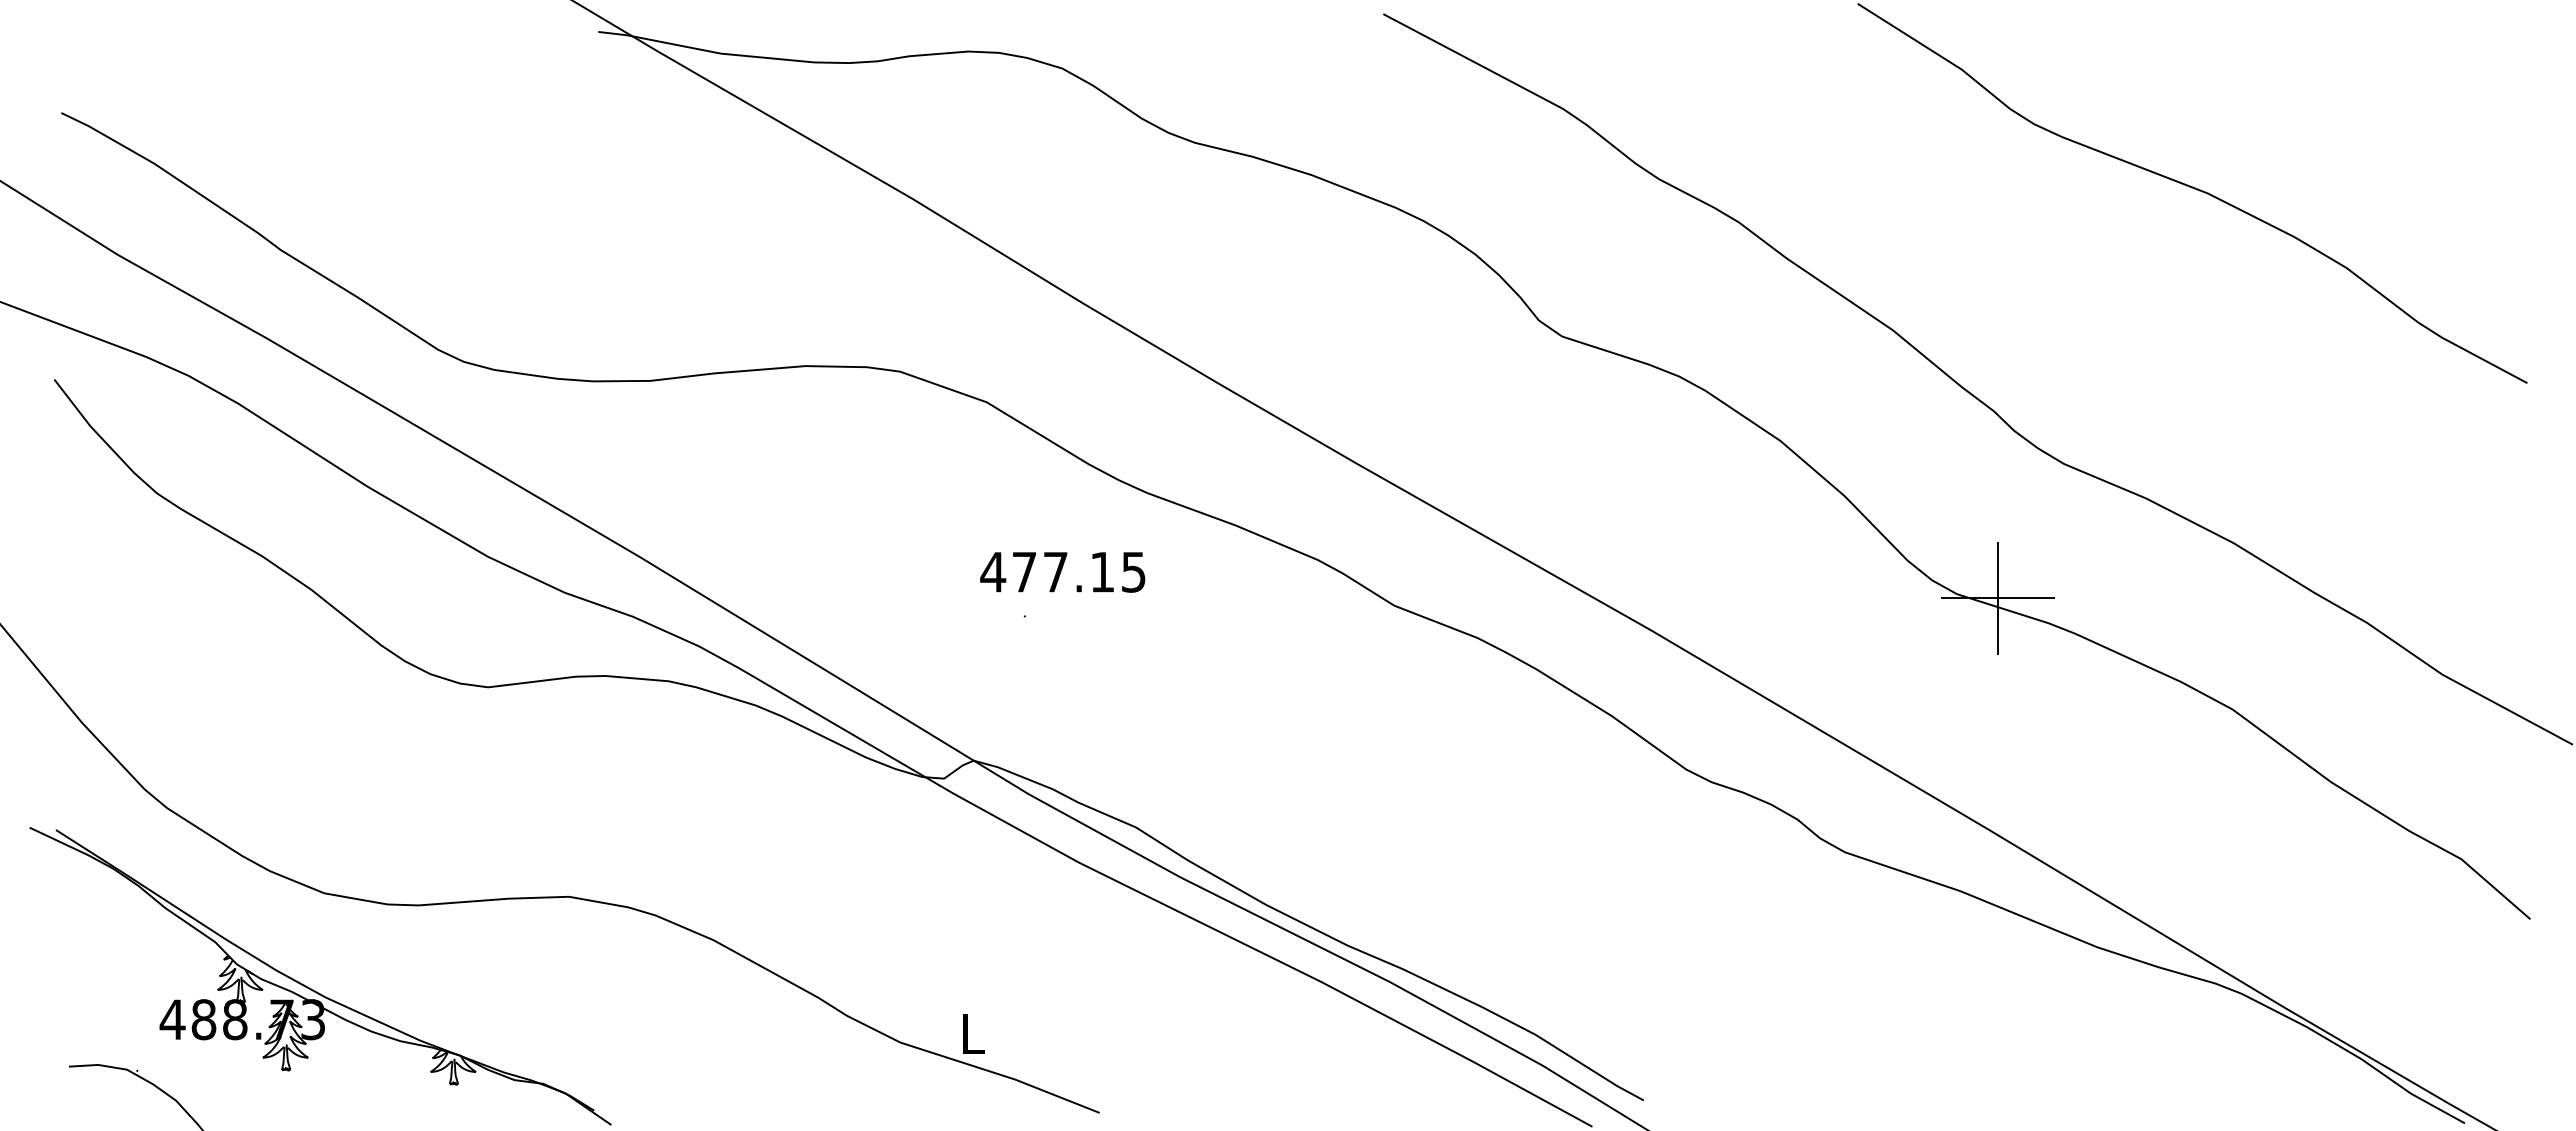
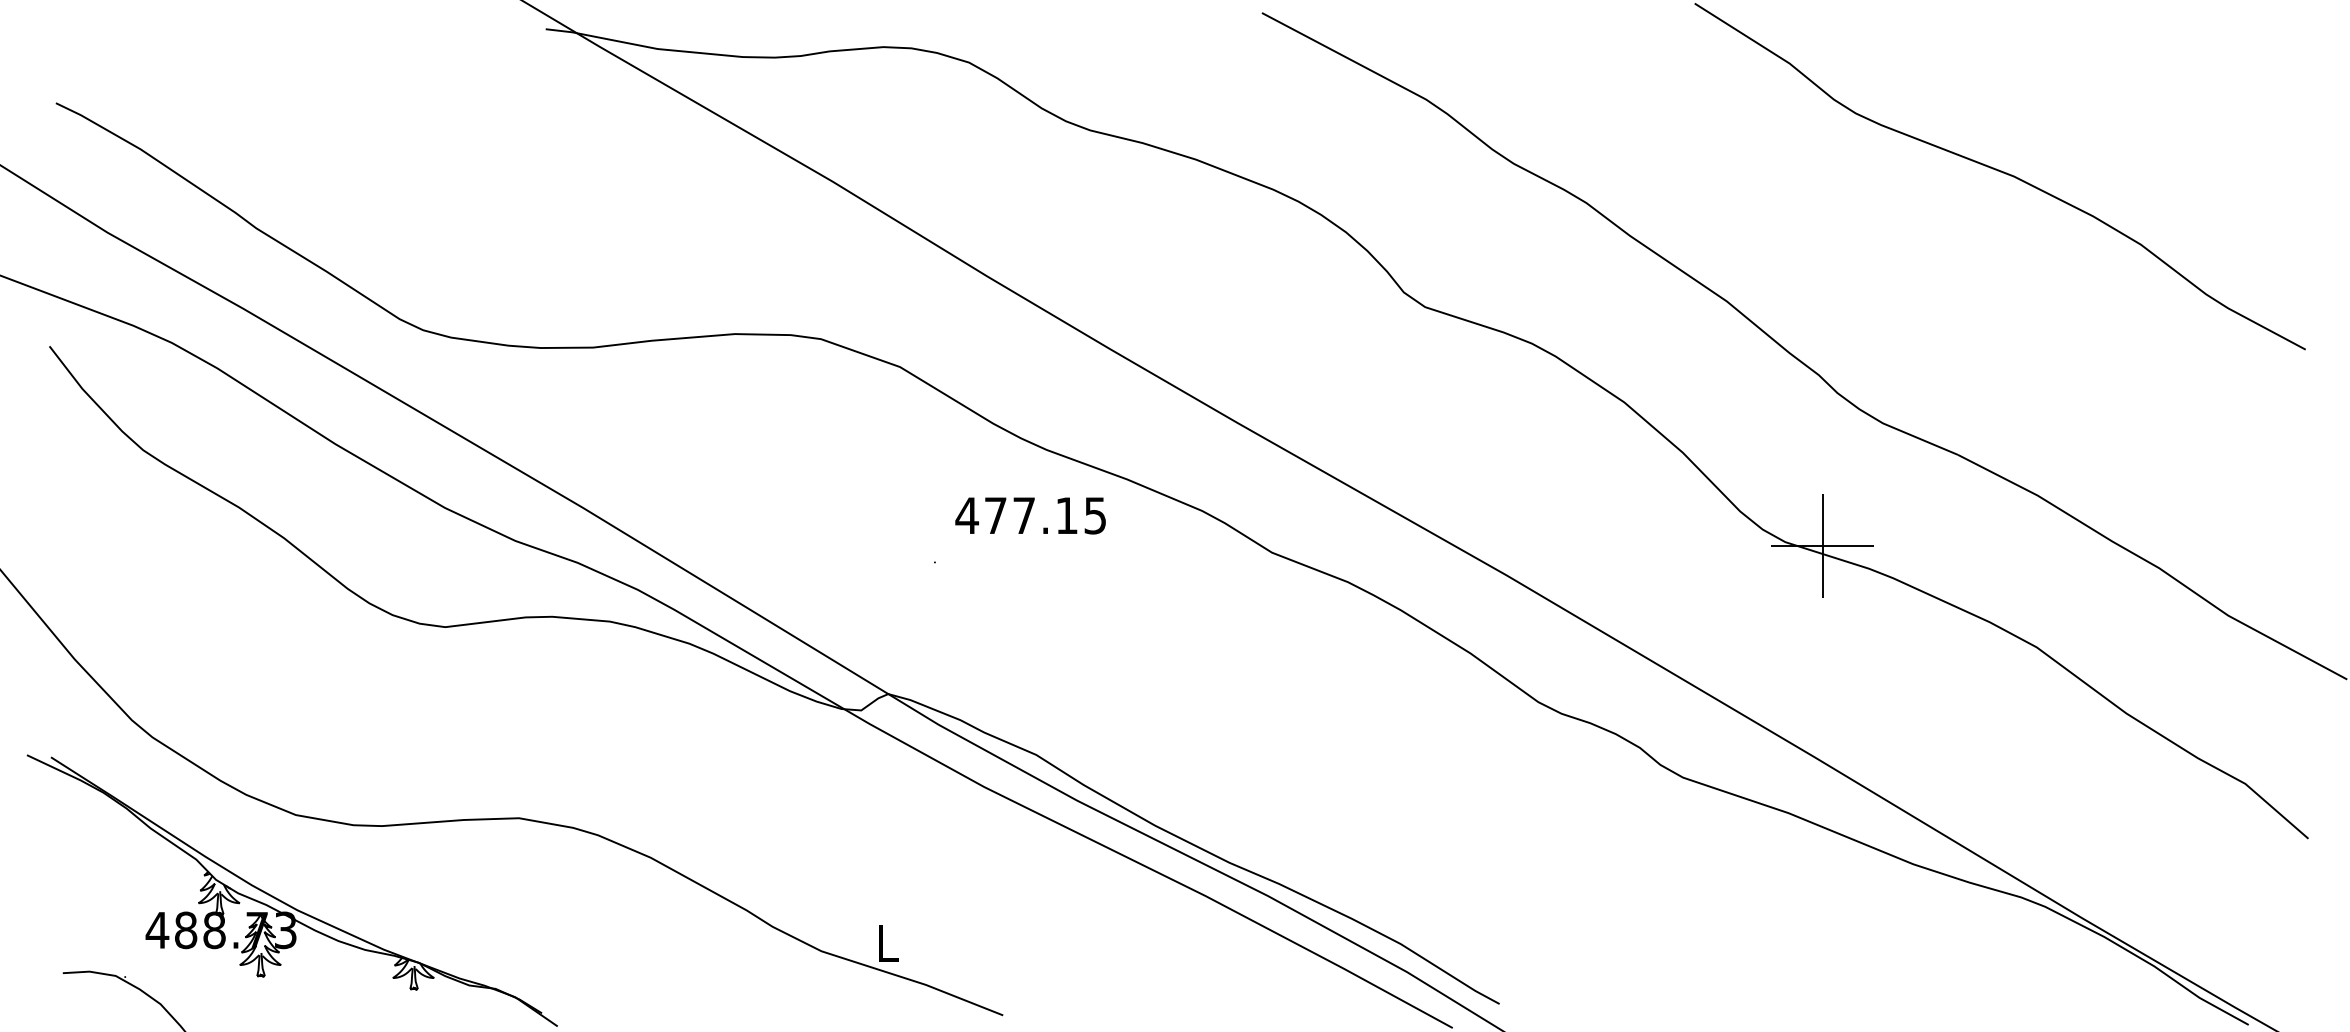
text: (1062, 572) -> (1030, 516), moved

